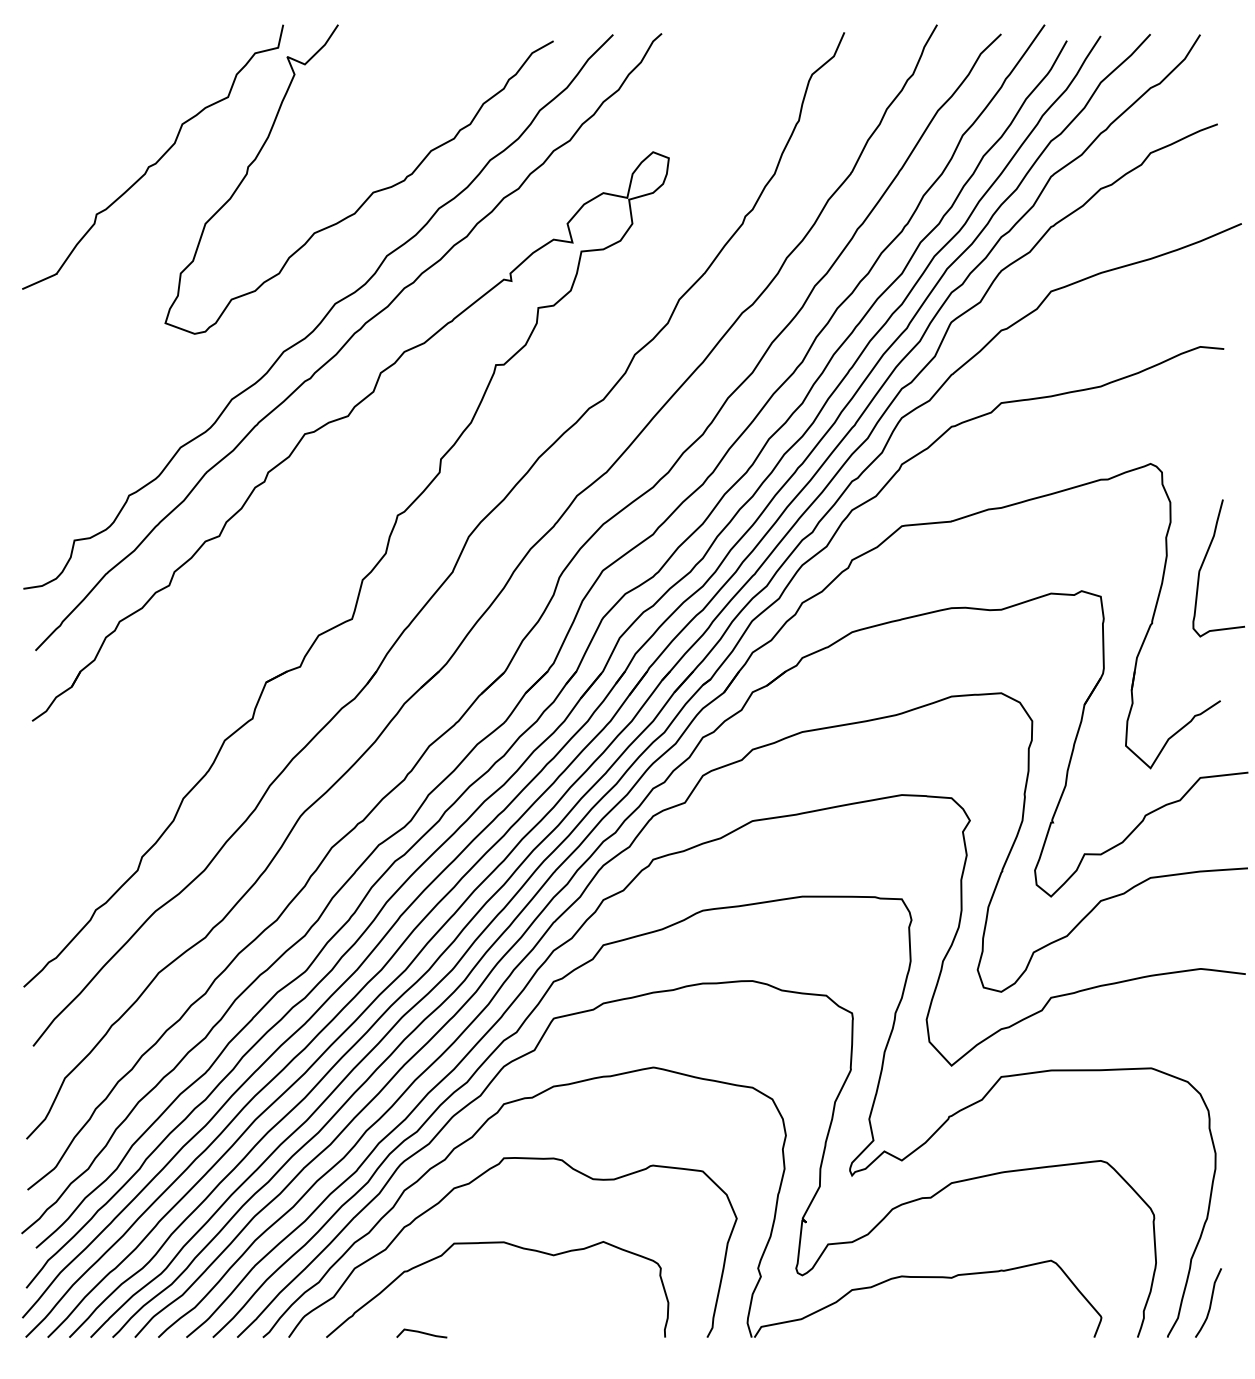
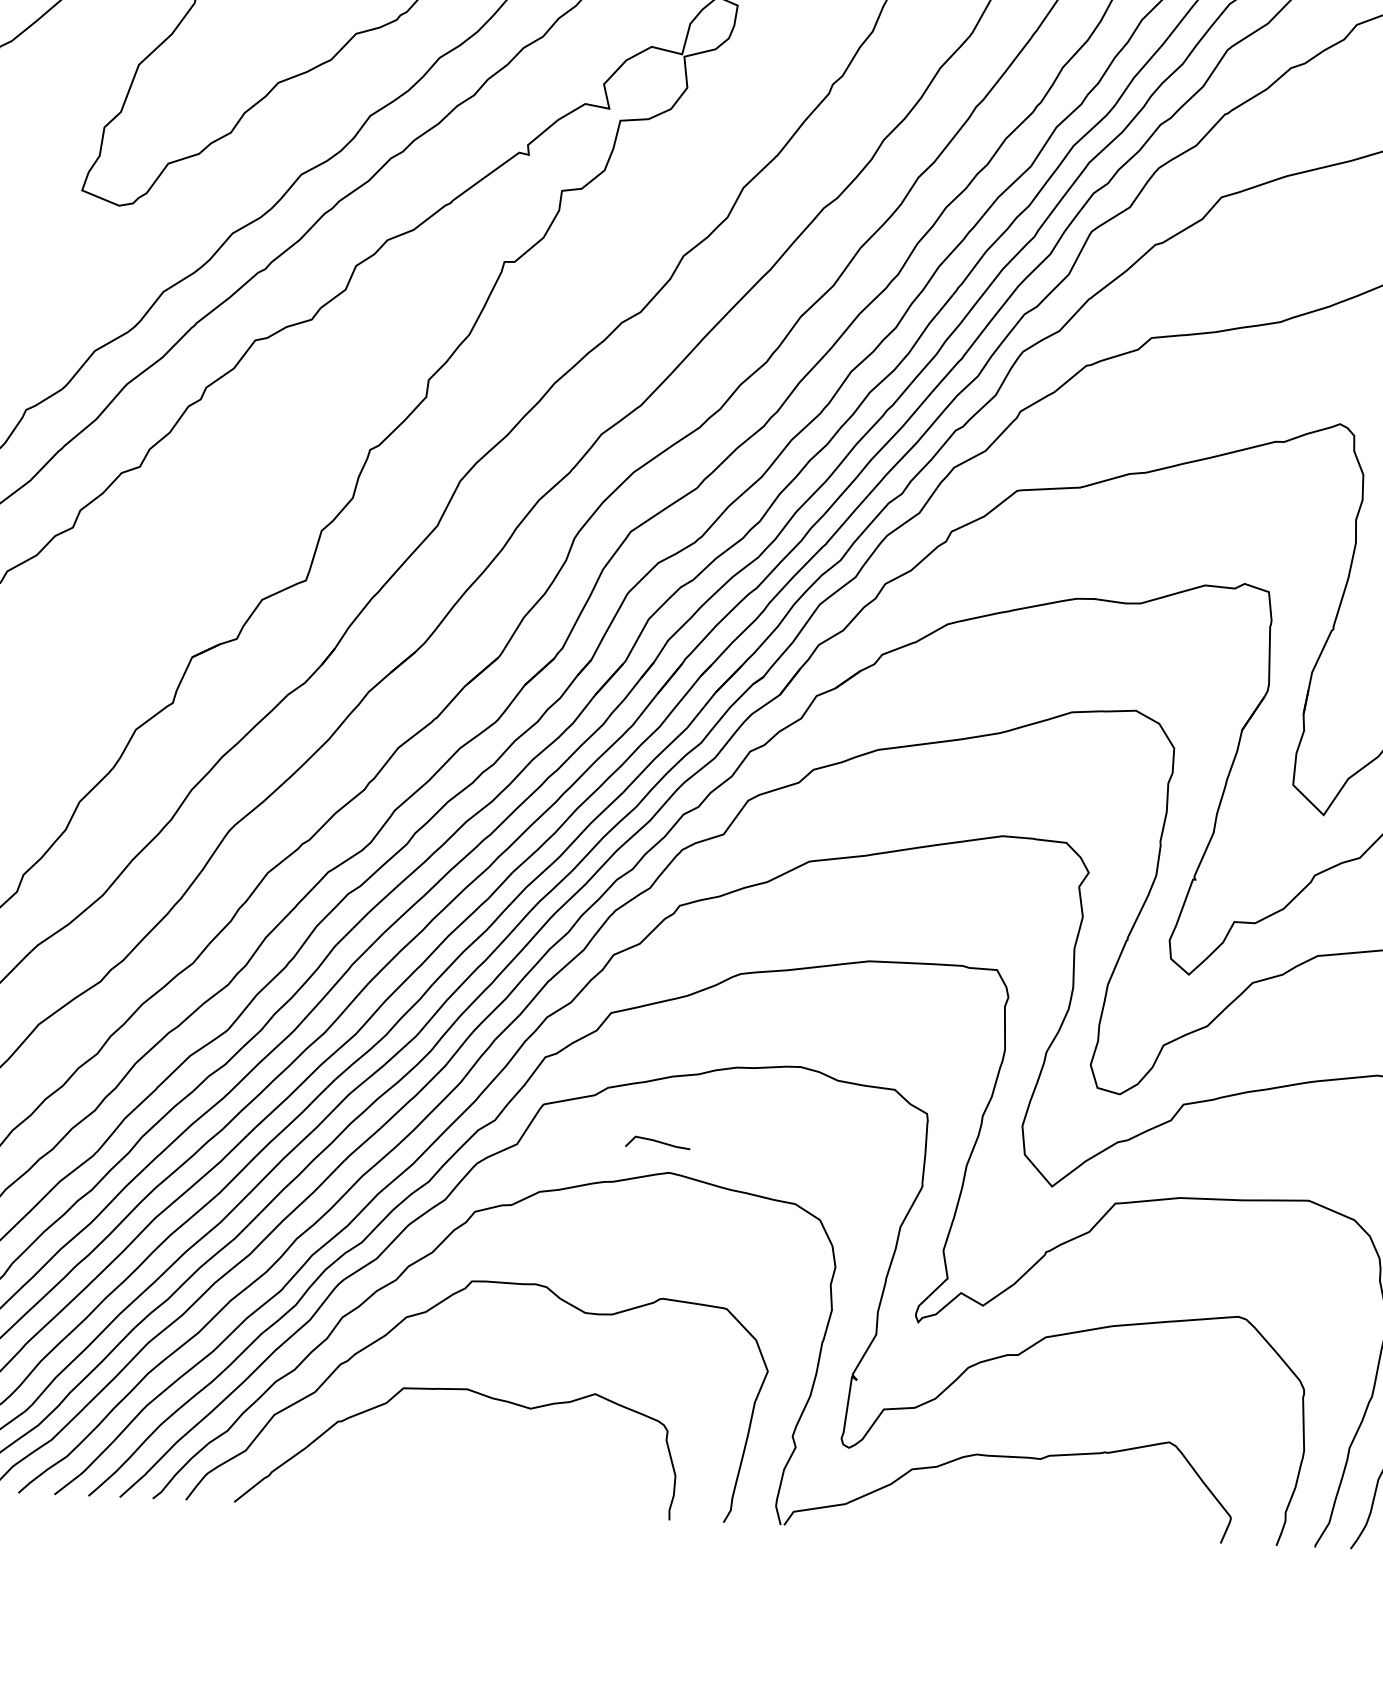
line: (421, 1333) -> (657, 1142), moved

